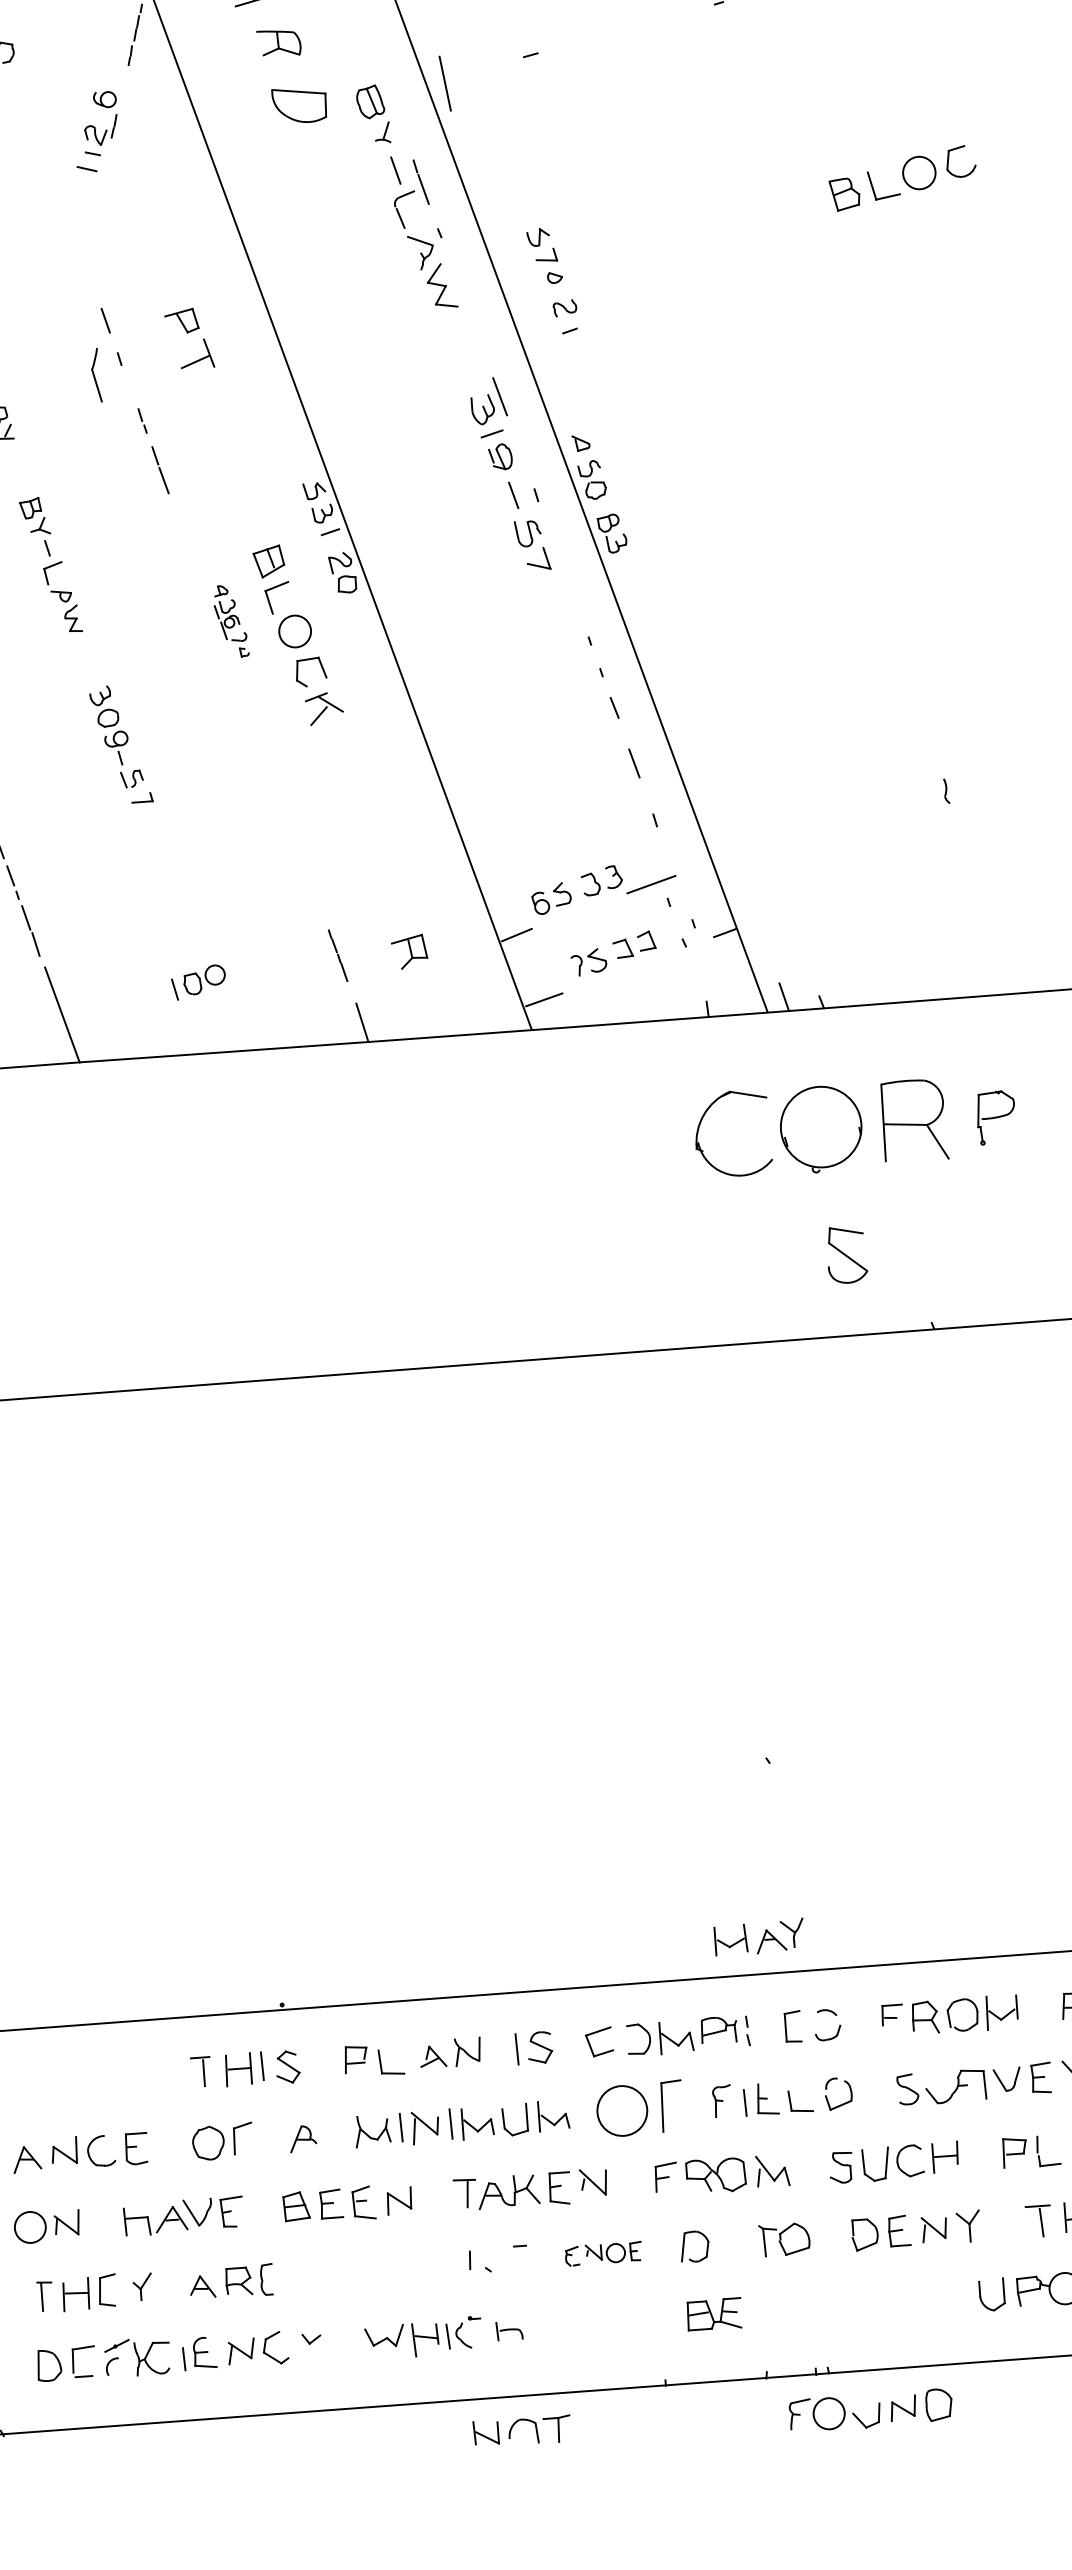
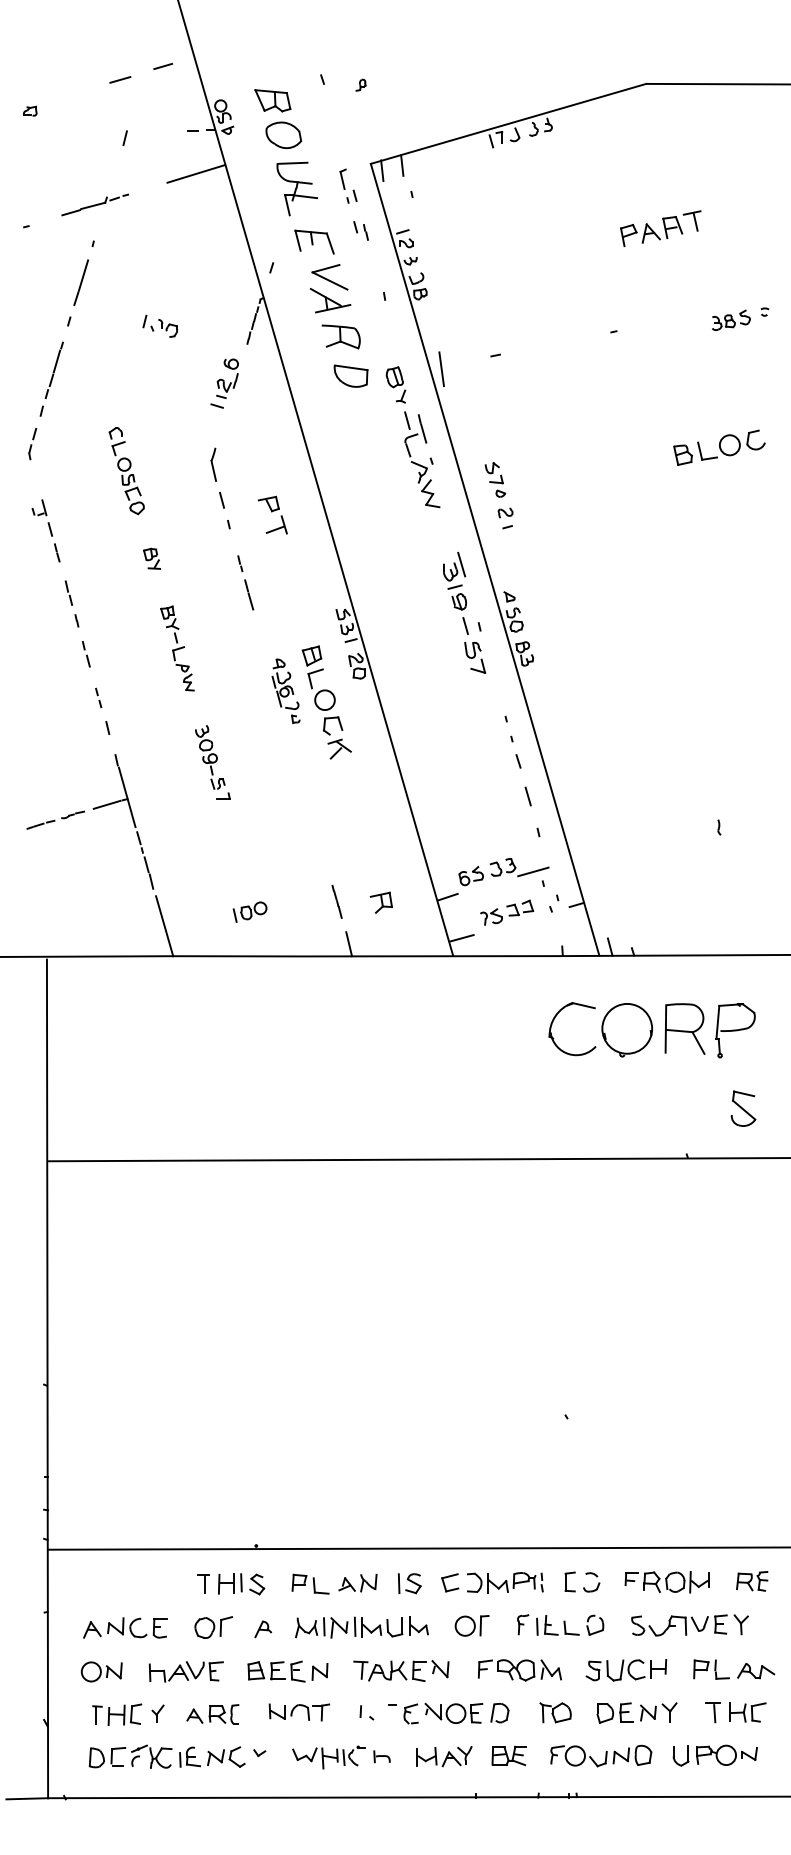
part: (278, 42) -> (340, 336), size x1.43
part: (95, 375) -> (213, 464), moved
part: (230, 620) -> (285, 690), size x1.43
part: (996, 1117) -> (735, 1030), size x1.67
part: (846, 1254) -> (743, 1108), moved
part: (759, 1937) -> (444, 1756), moved
part: (638, 2108) -> (471, 1625), size x0.62
part: (603, 2253) -> (443, 1713), size x1.67
part: (871, 2409) -> (601, 1755), moved
part: (522, 2431) -> (299, 1712), moved

